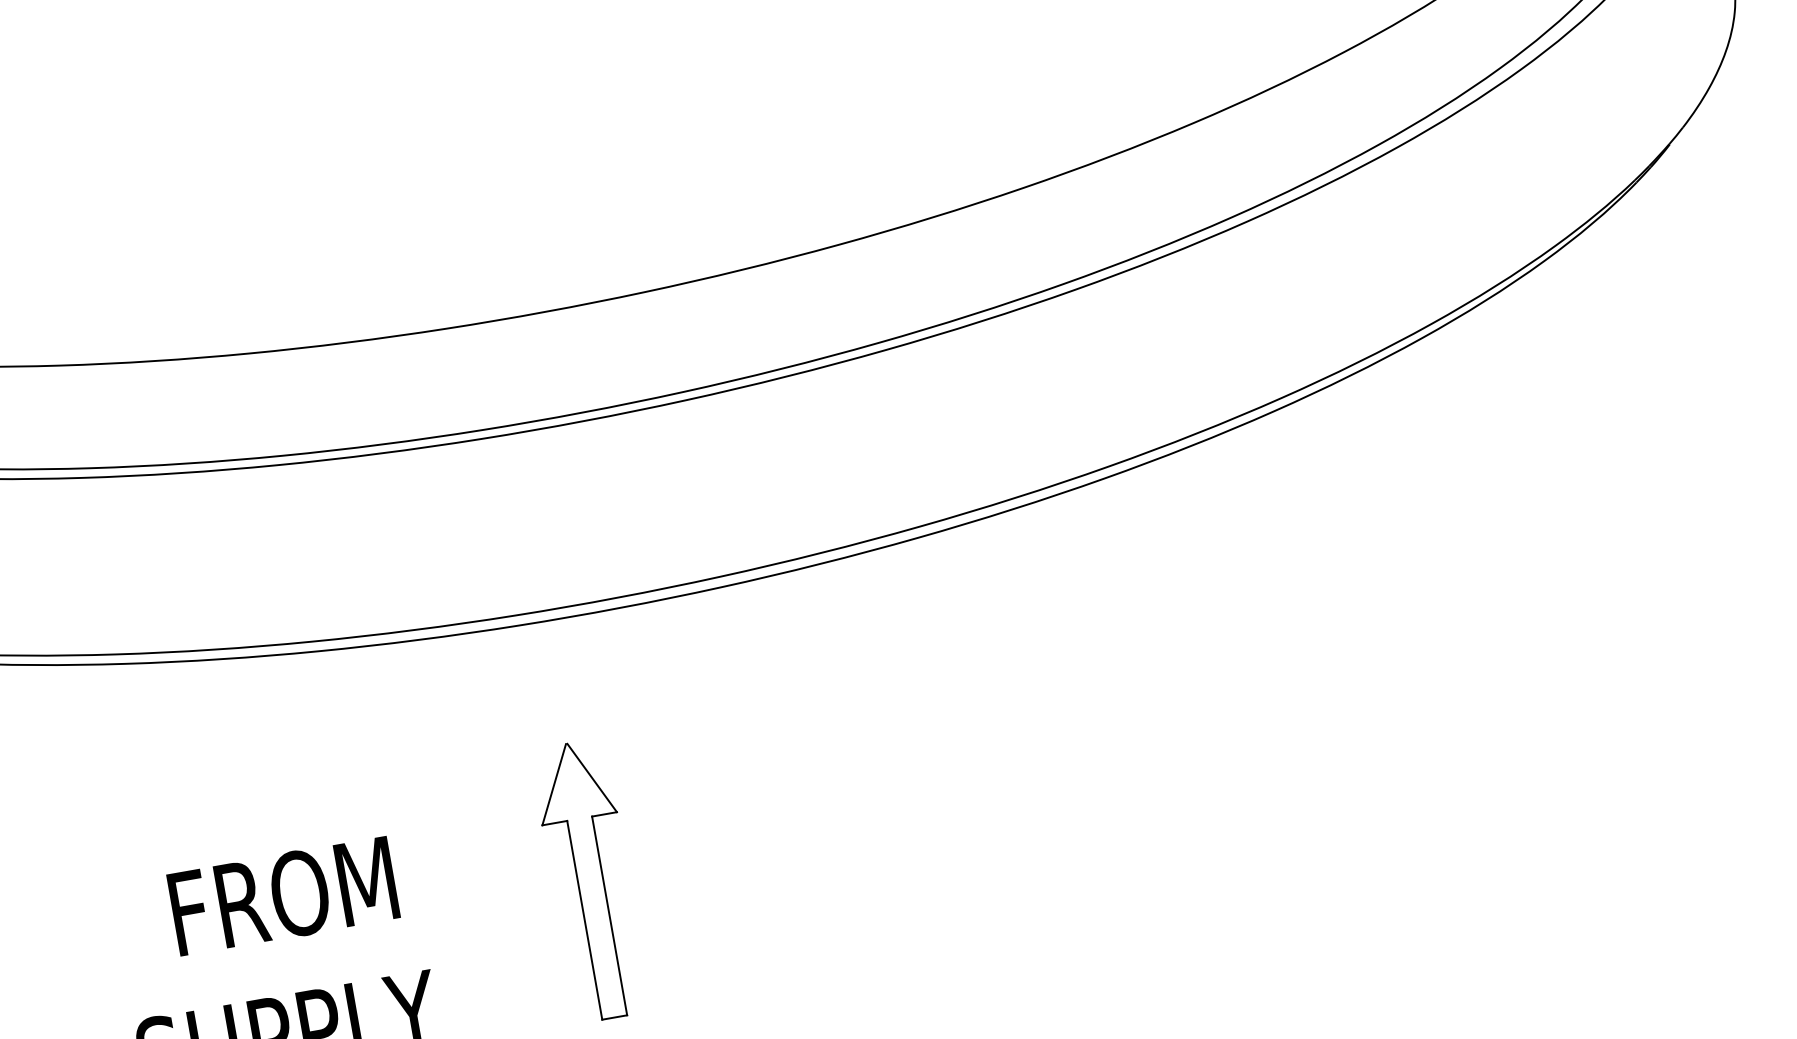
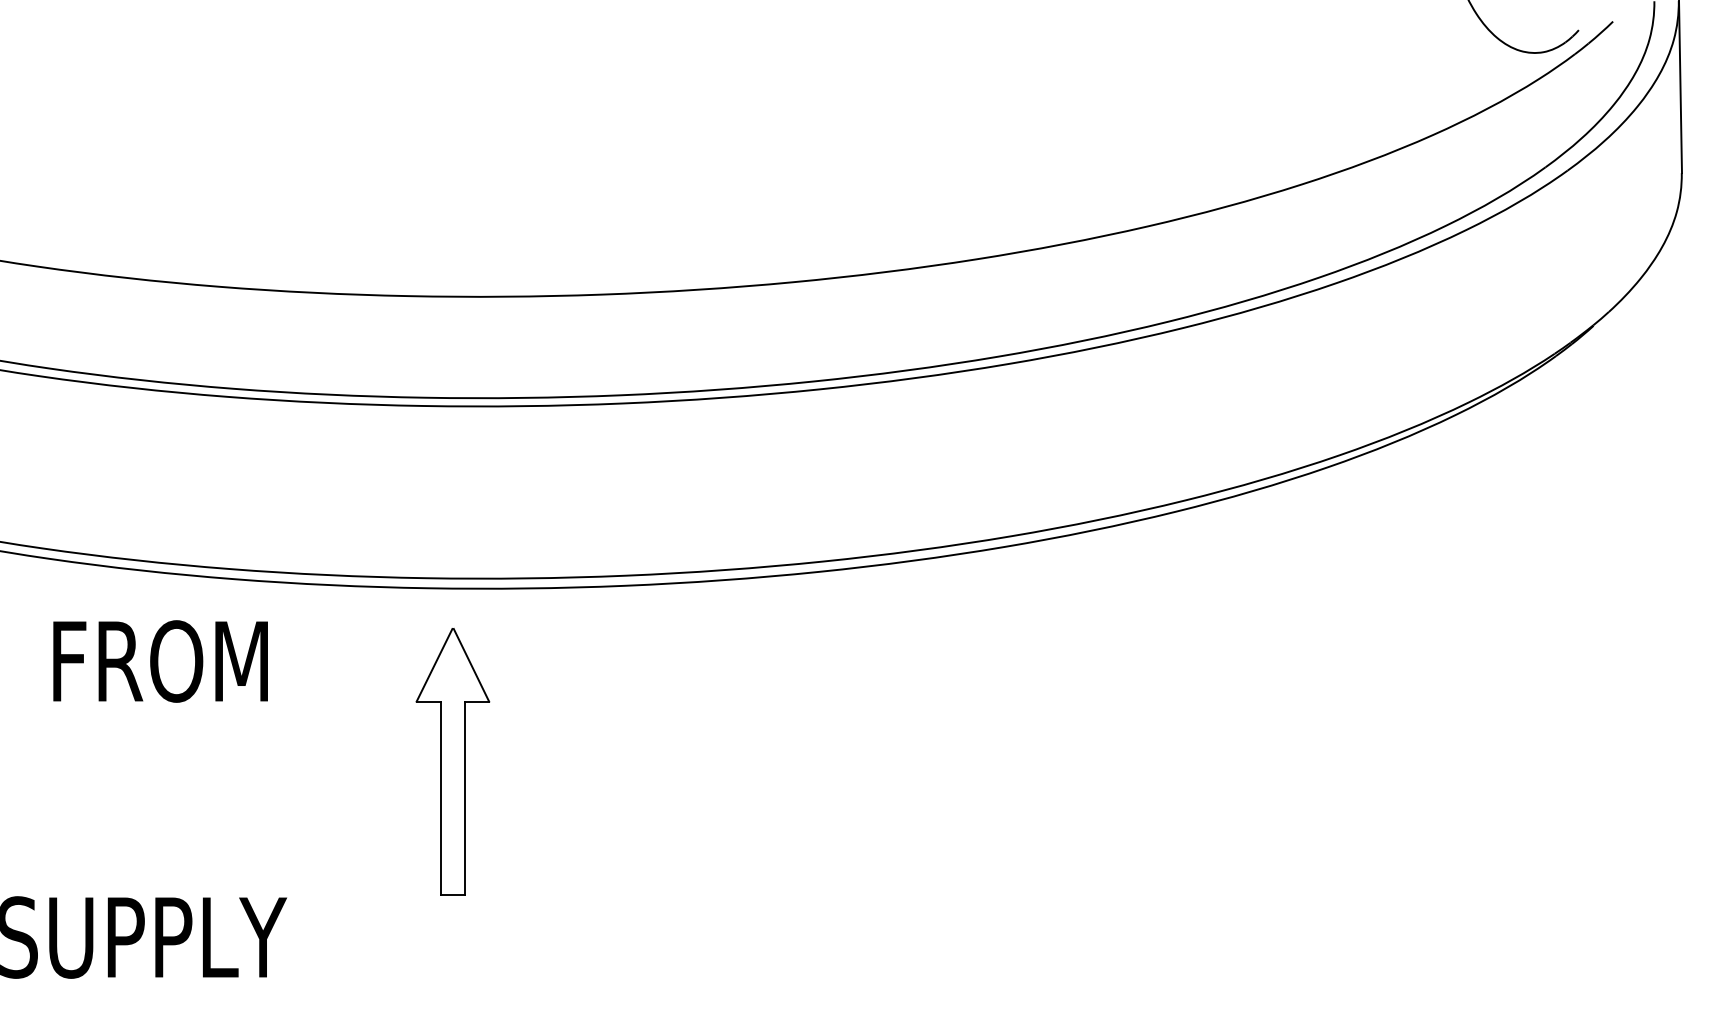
part: (590, 880) -> (452, 761), moved
text: (283, 896) -> (160, 661), moved

